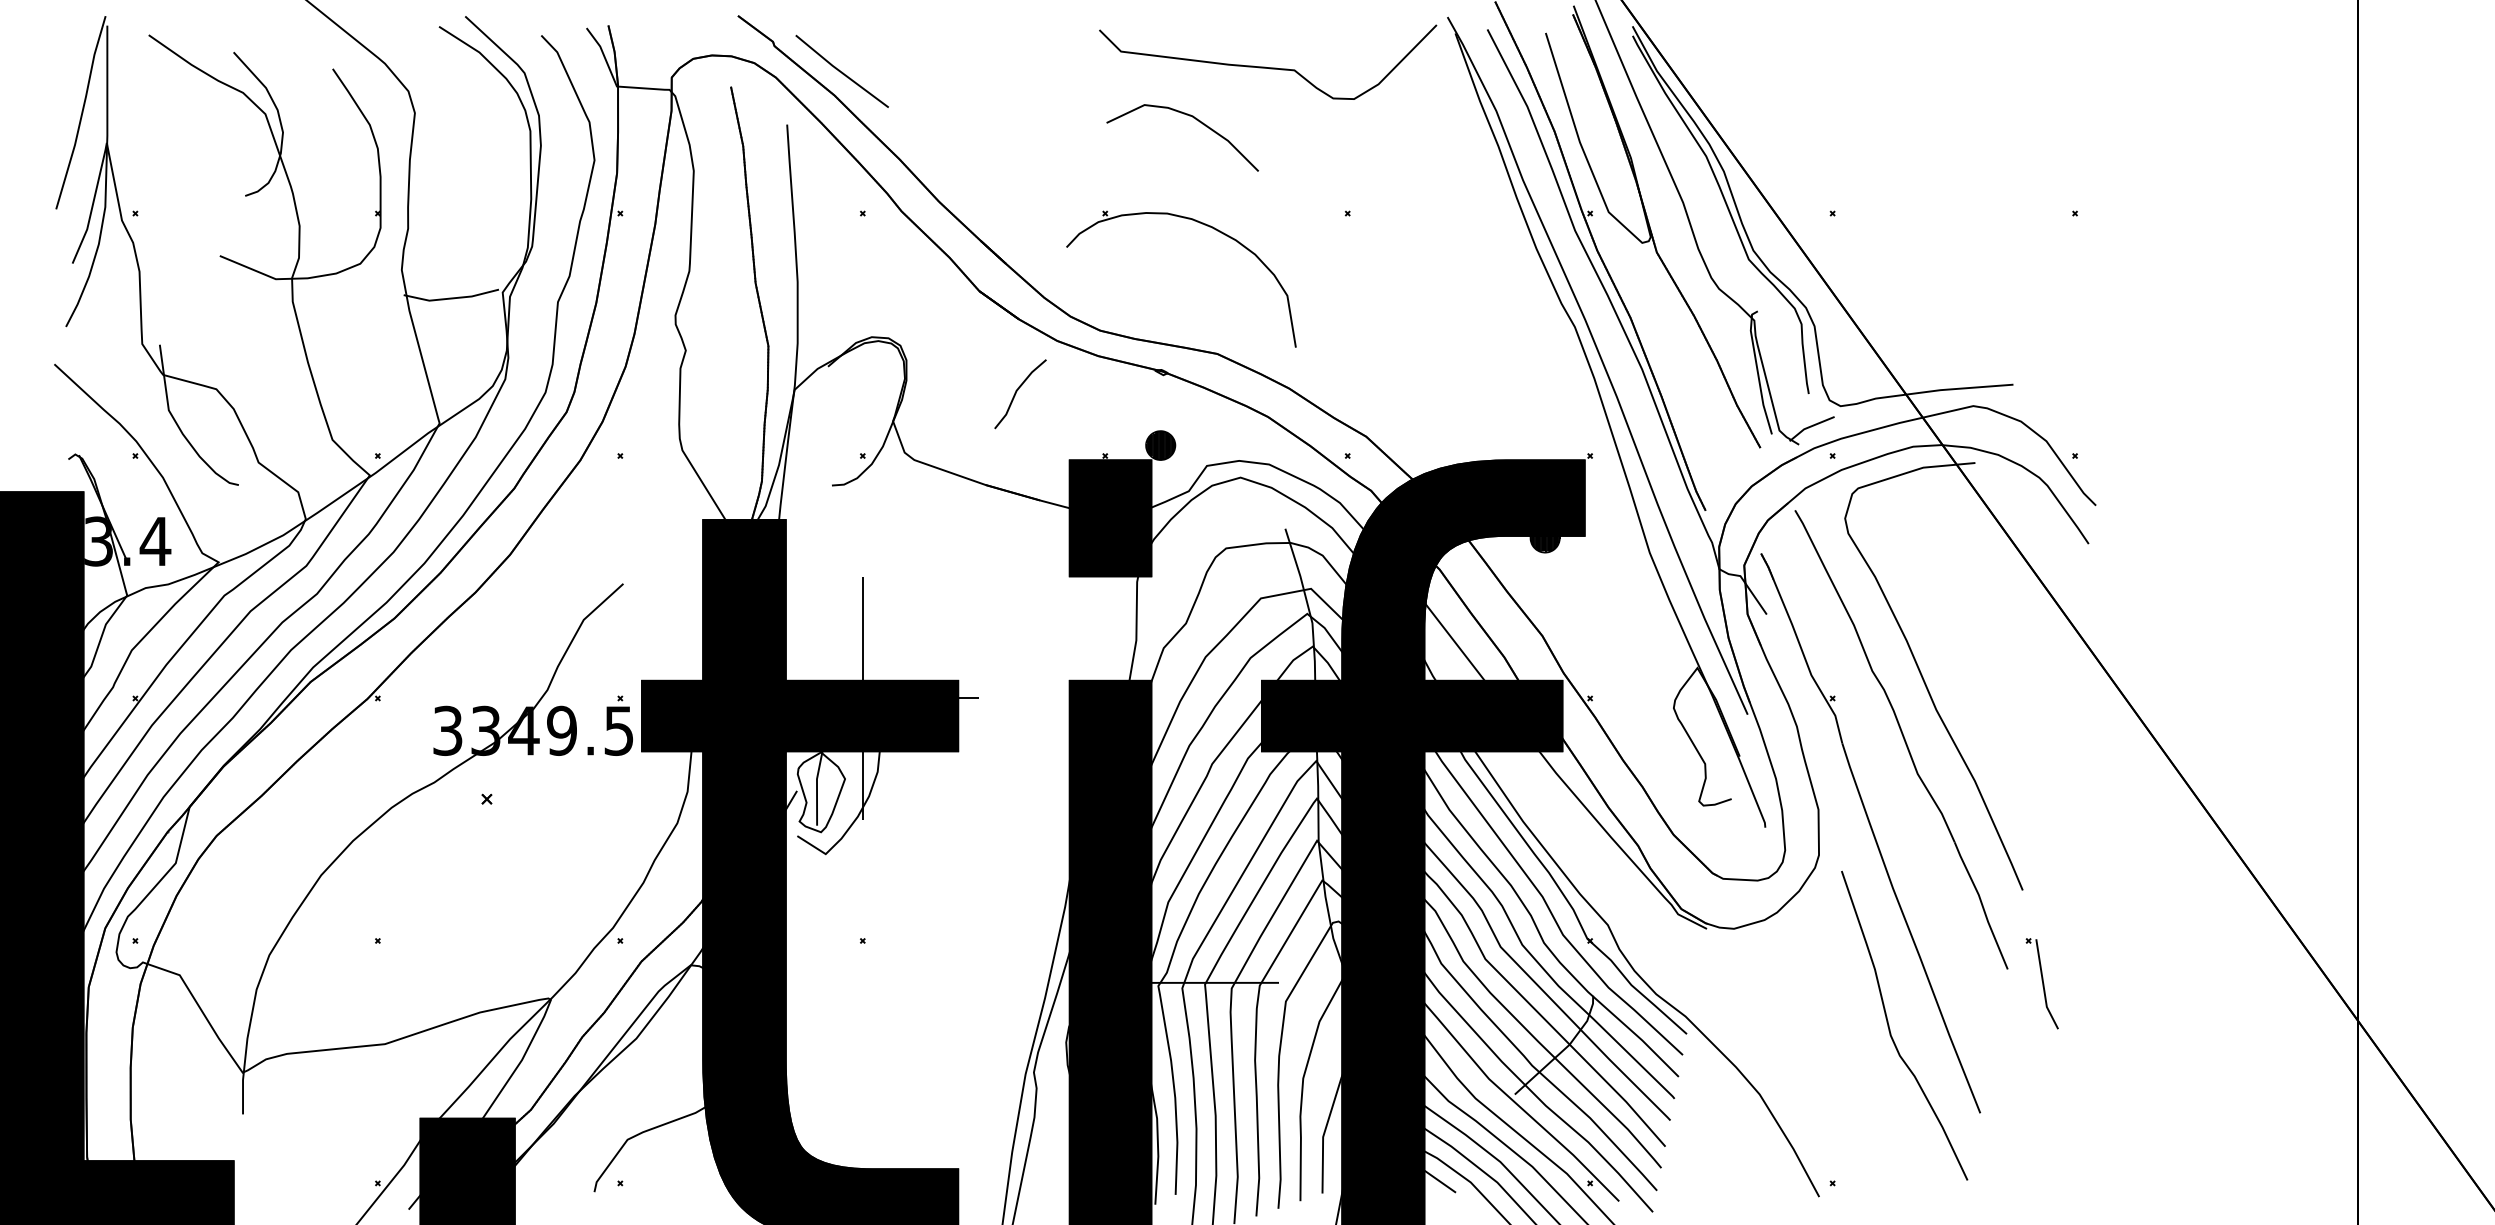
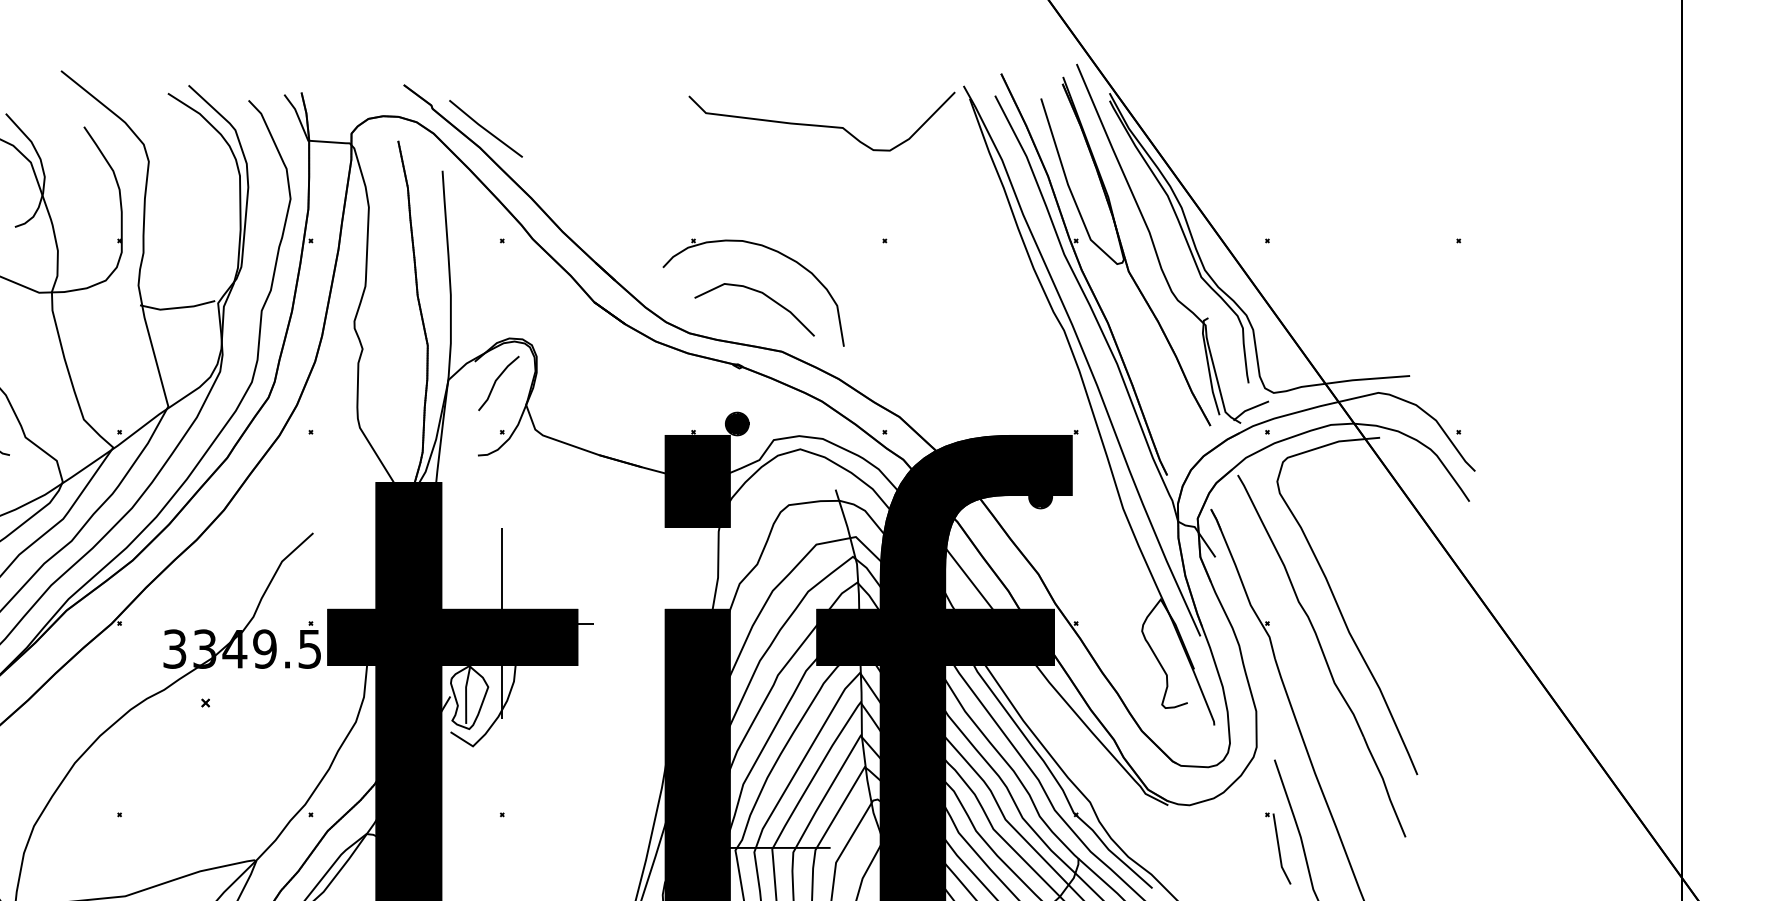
curve: (1193, 118) -> (763, 294), moved
line: (1016, 393) -> (495, 382), moved
part: (2041, 983) -> (1277, 848), moved

